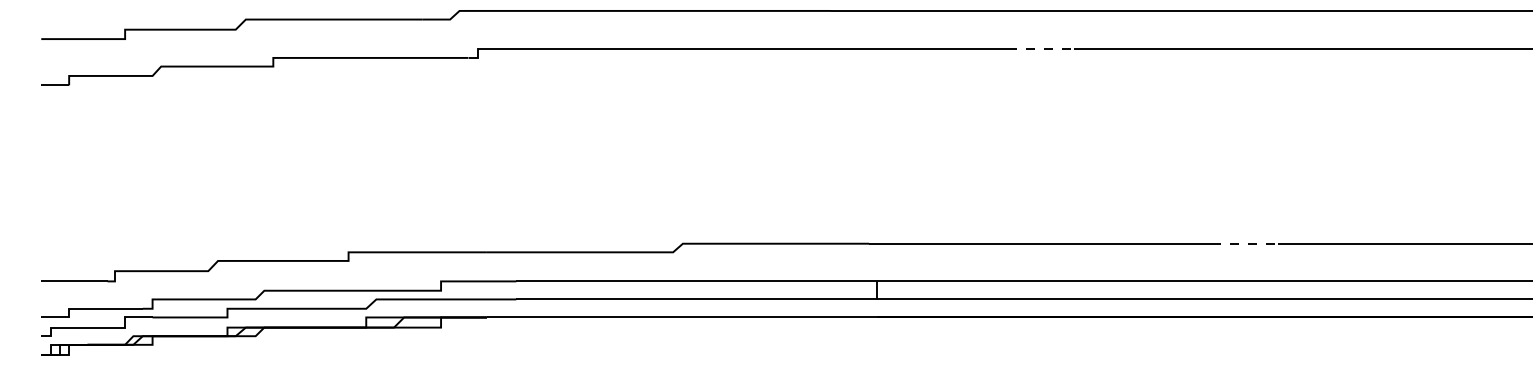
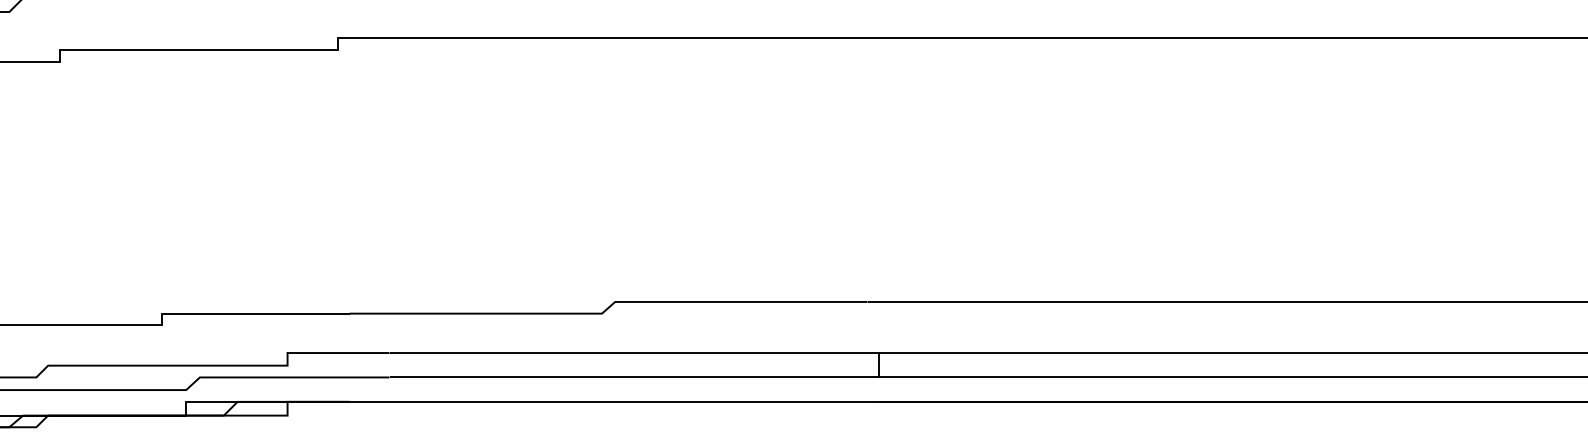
line: (1041, 48) -> (1101, 37), dashed -> solid
line: (1245, 243) -> (1377, 301), dashed -> solid

